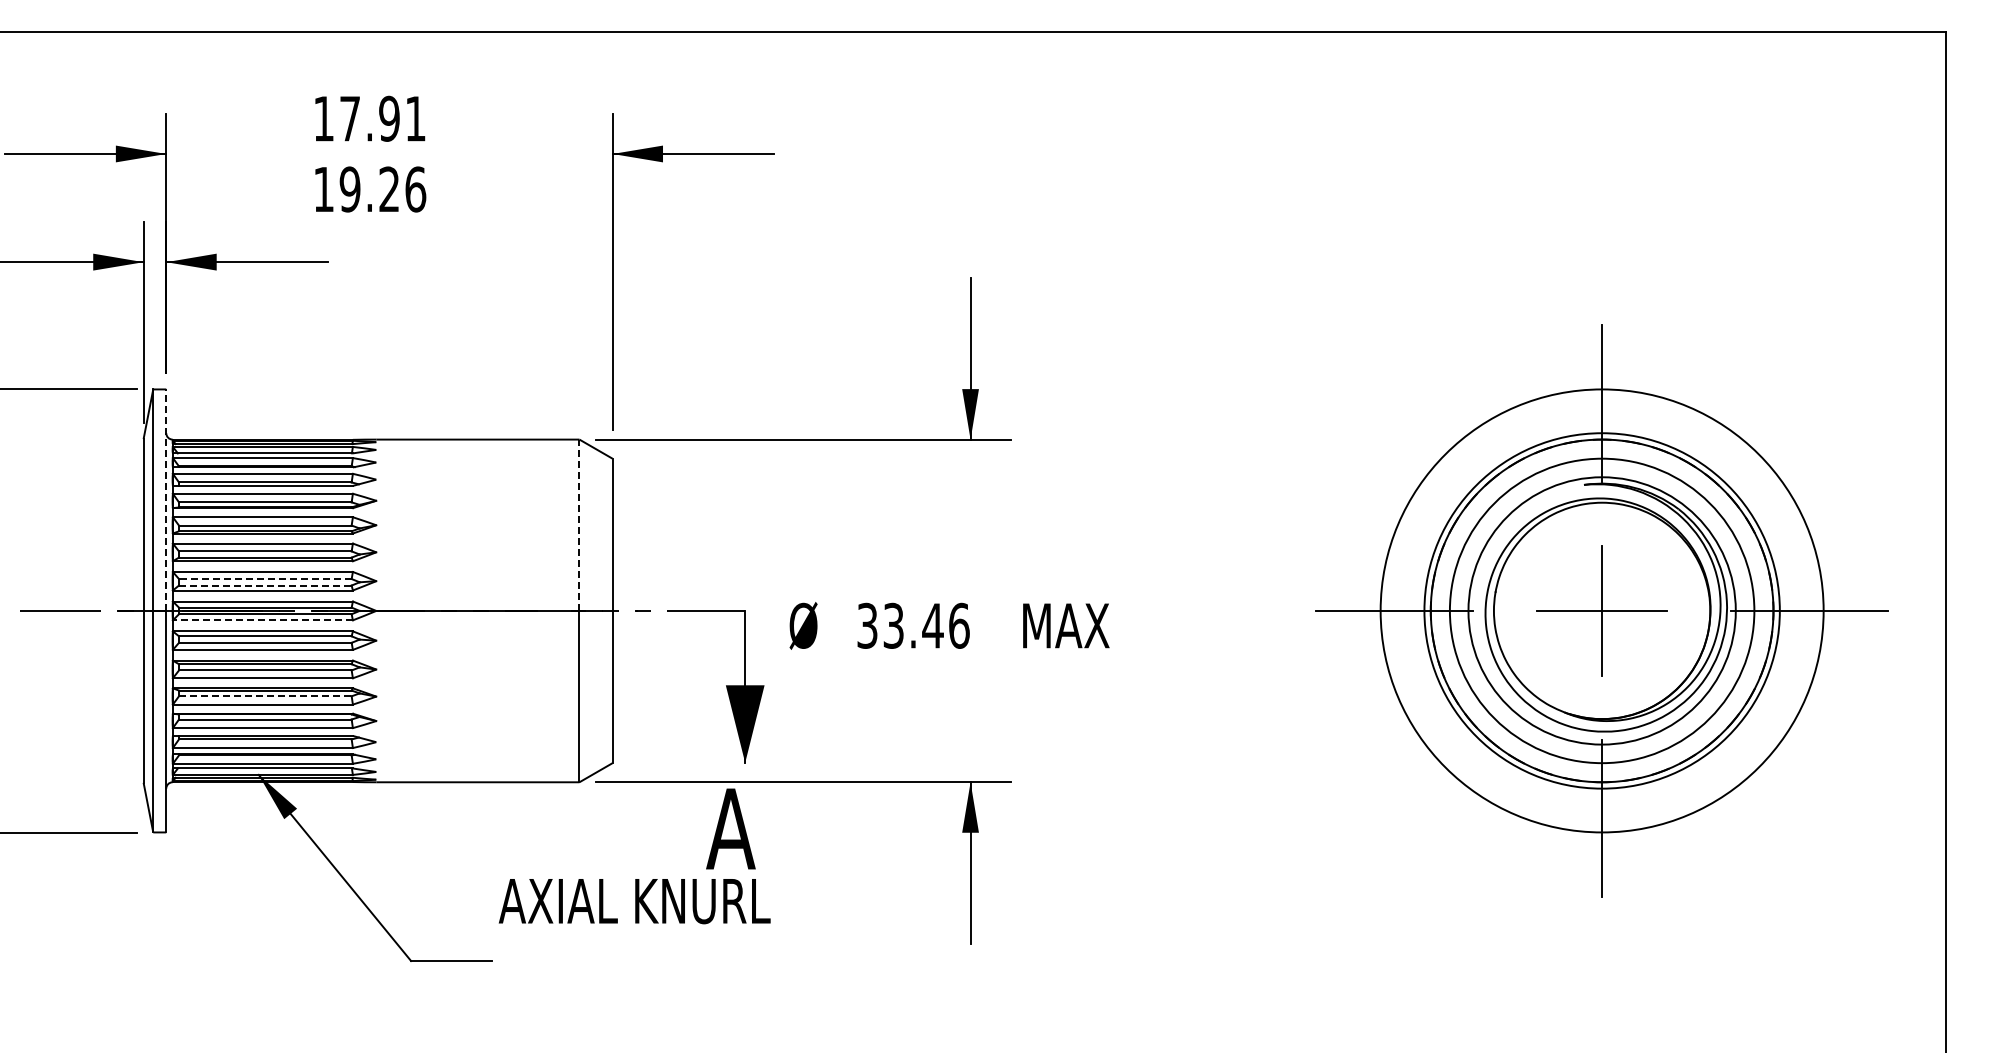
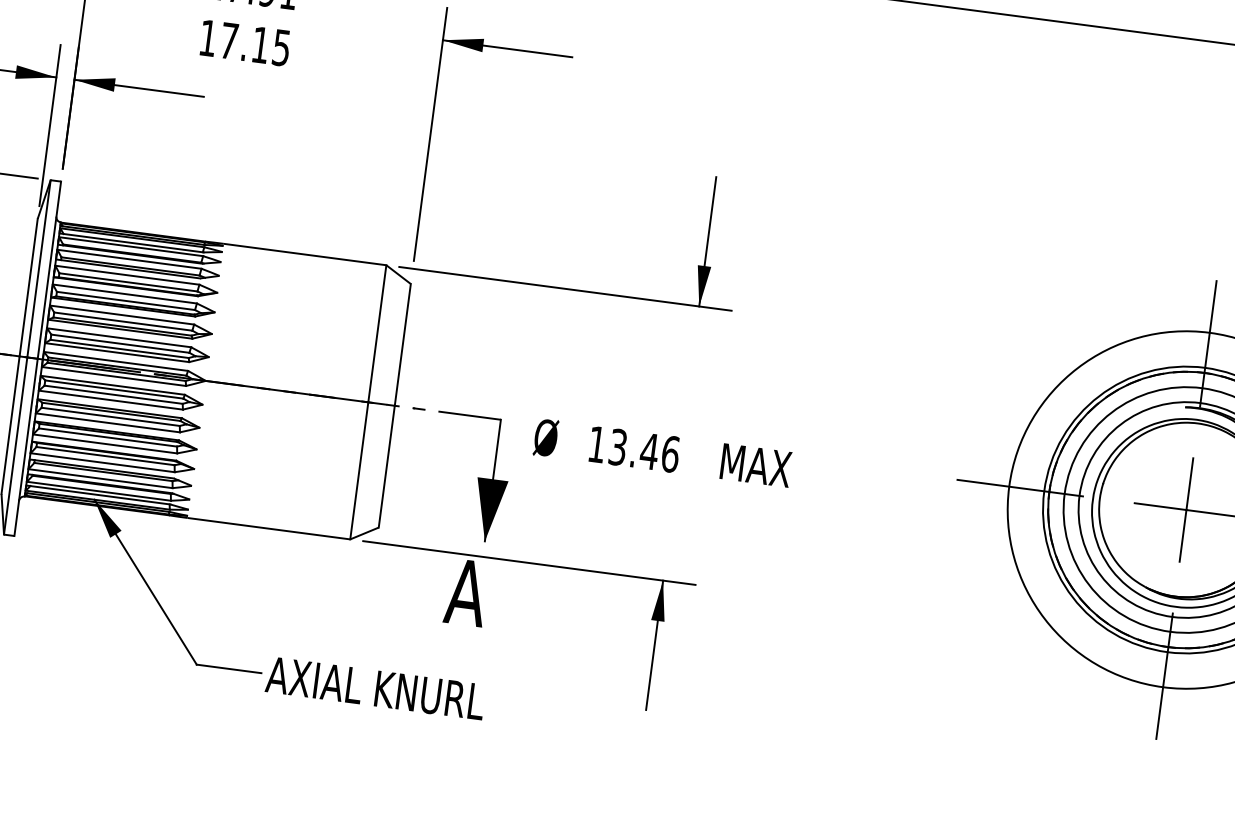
text: (382, 189) -> (255, 44), 19.26 -> 17.15
line: (166, 500) -> (49, 270), dashed -> solid
line: (579, 525) -> (377, 333), dashed -> solid
line: (264, 579) -> (119, 343), dashed -> solid
line: (265, 585) -> (119, 348), dashed -> solid
line: (262, 620) -> (113, 376), dashed -> solid
text: (867, 625) -> (597, 444), 33.46 -> 13.46
line: (265, 696) -> (108, 437), dashed -> solid
text: (634, 901) -> (375, 688), moved

